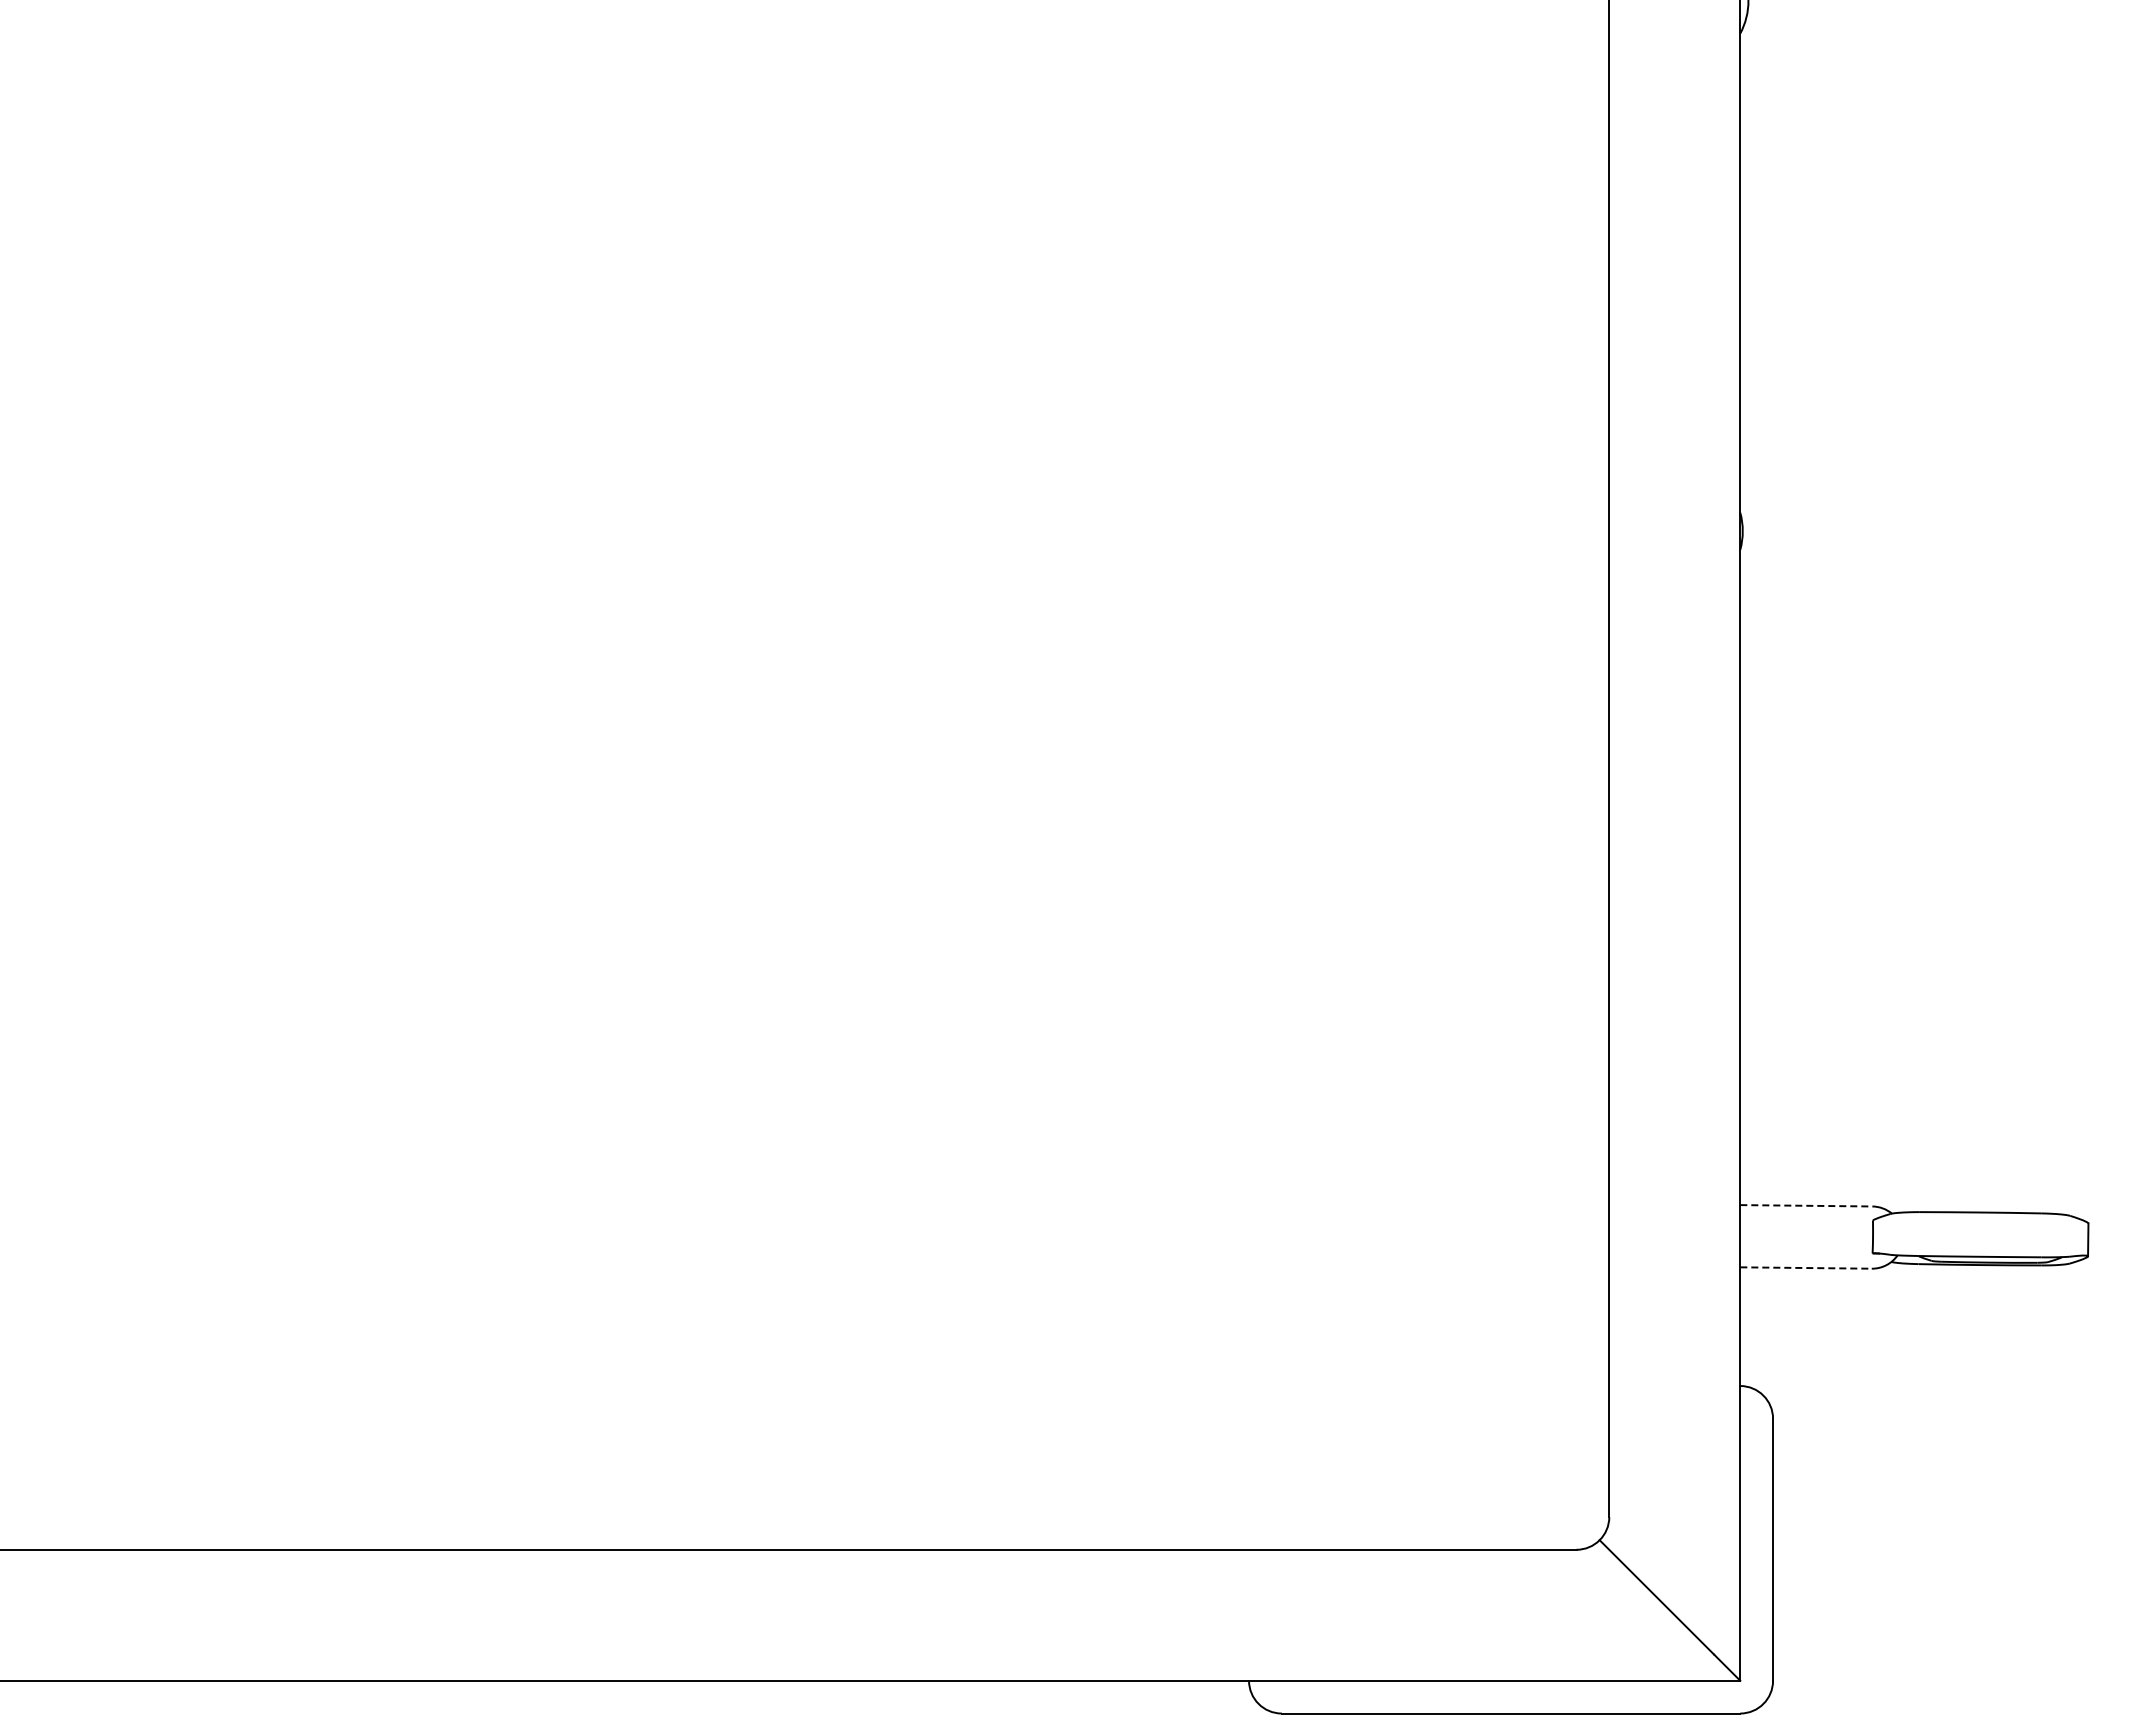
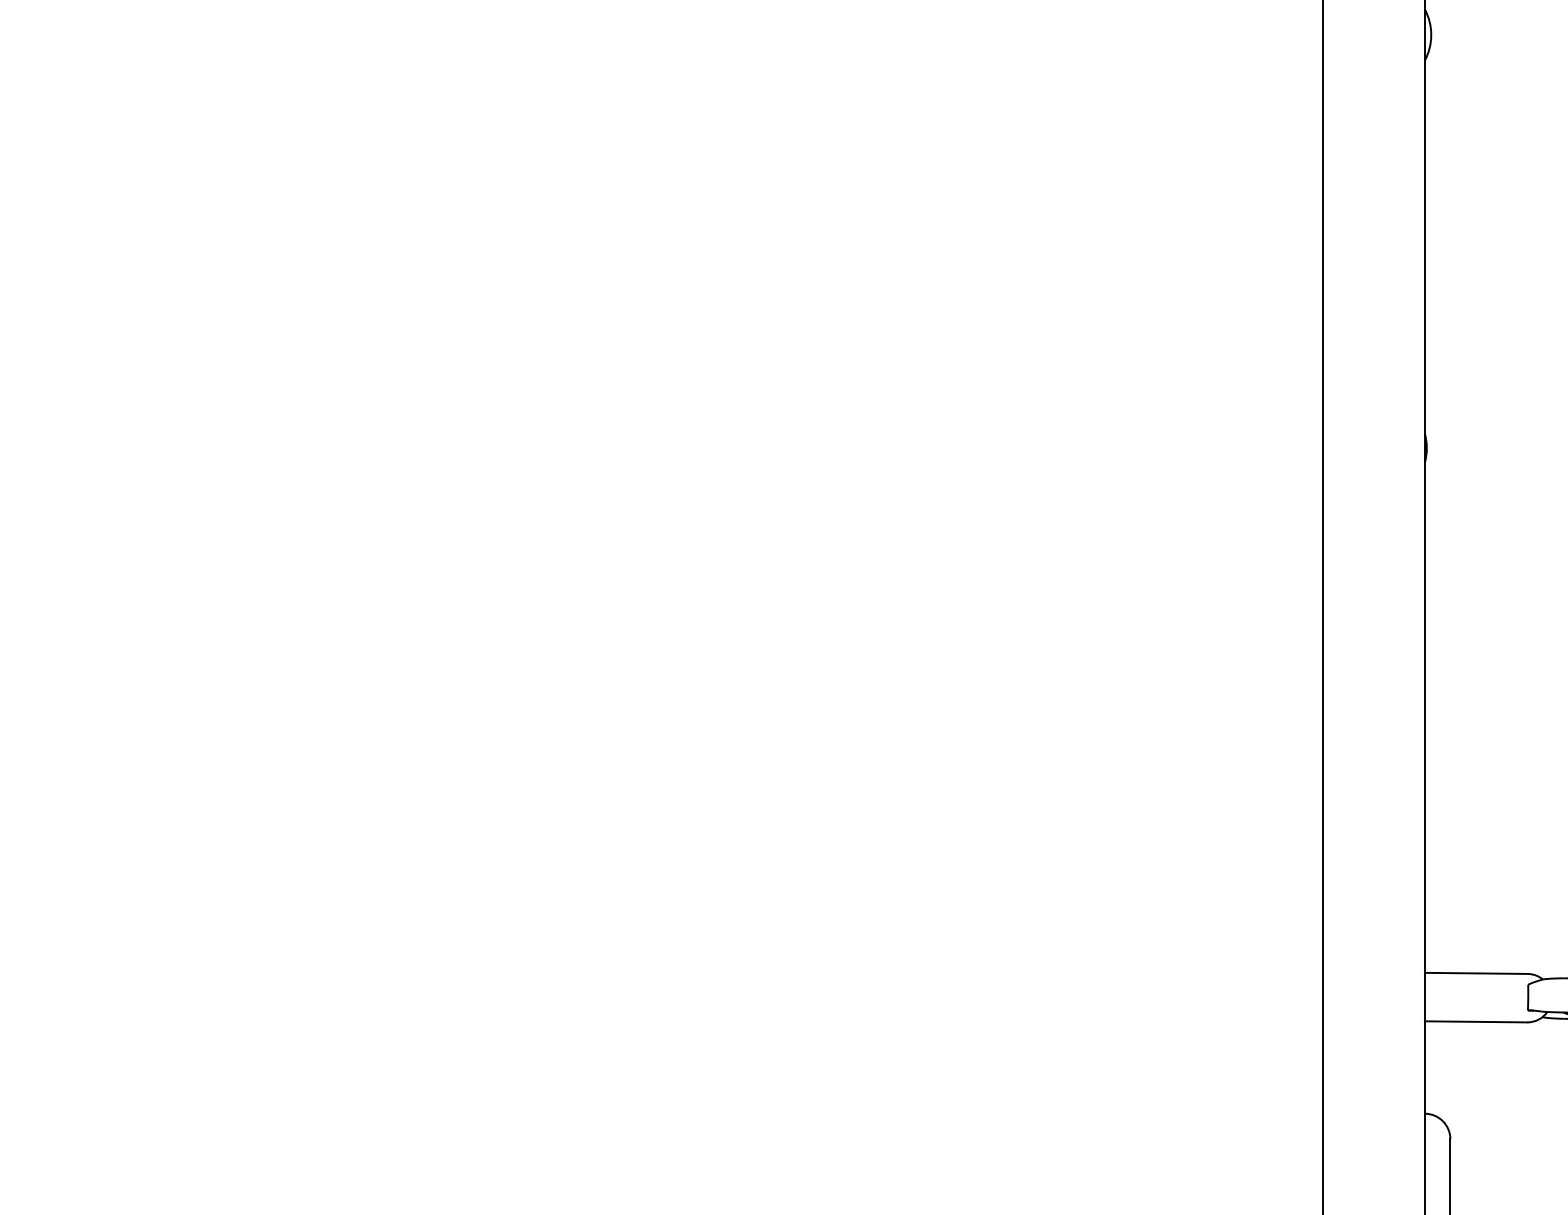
line: (1806, 1205) -> (1476, 973), dashed -> solid
line: (1806, 1268) -> (1476, 1022), dashed -> solid

